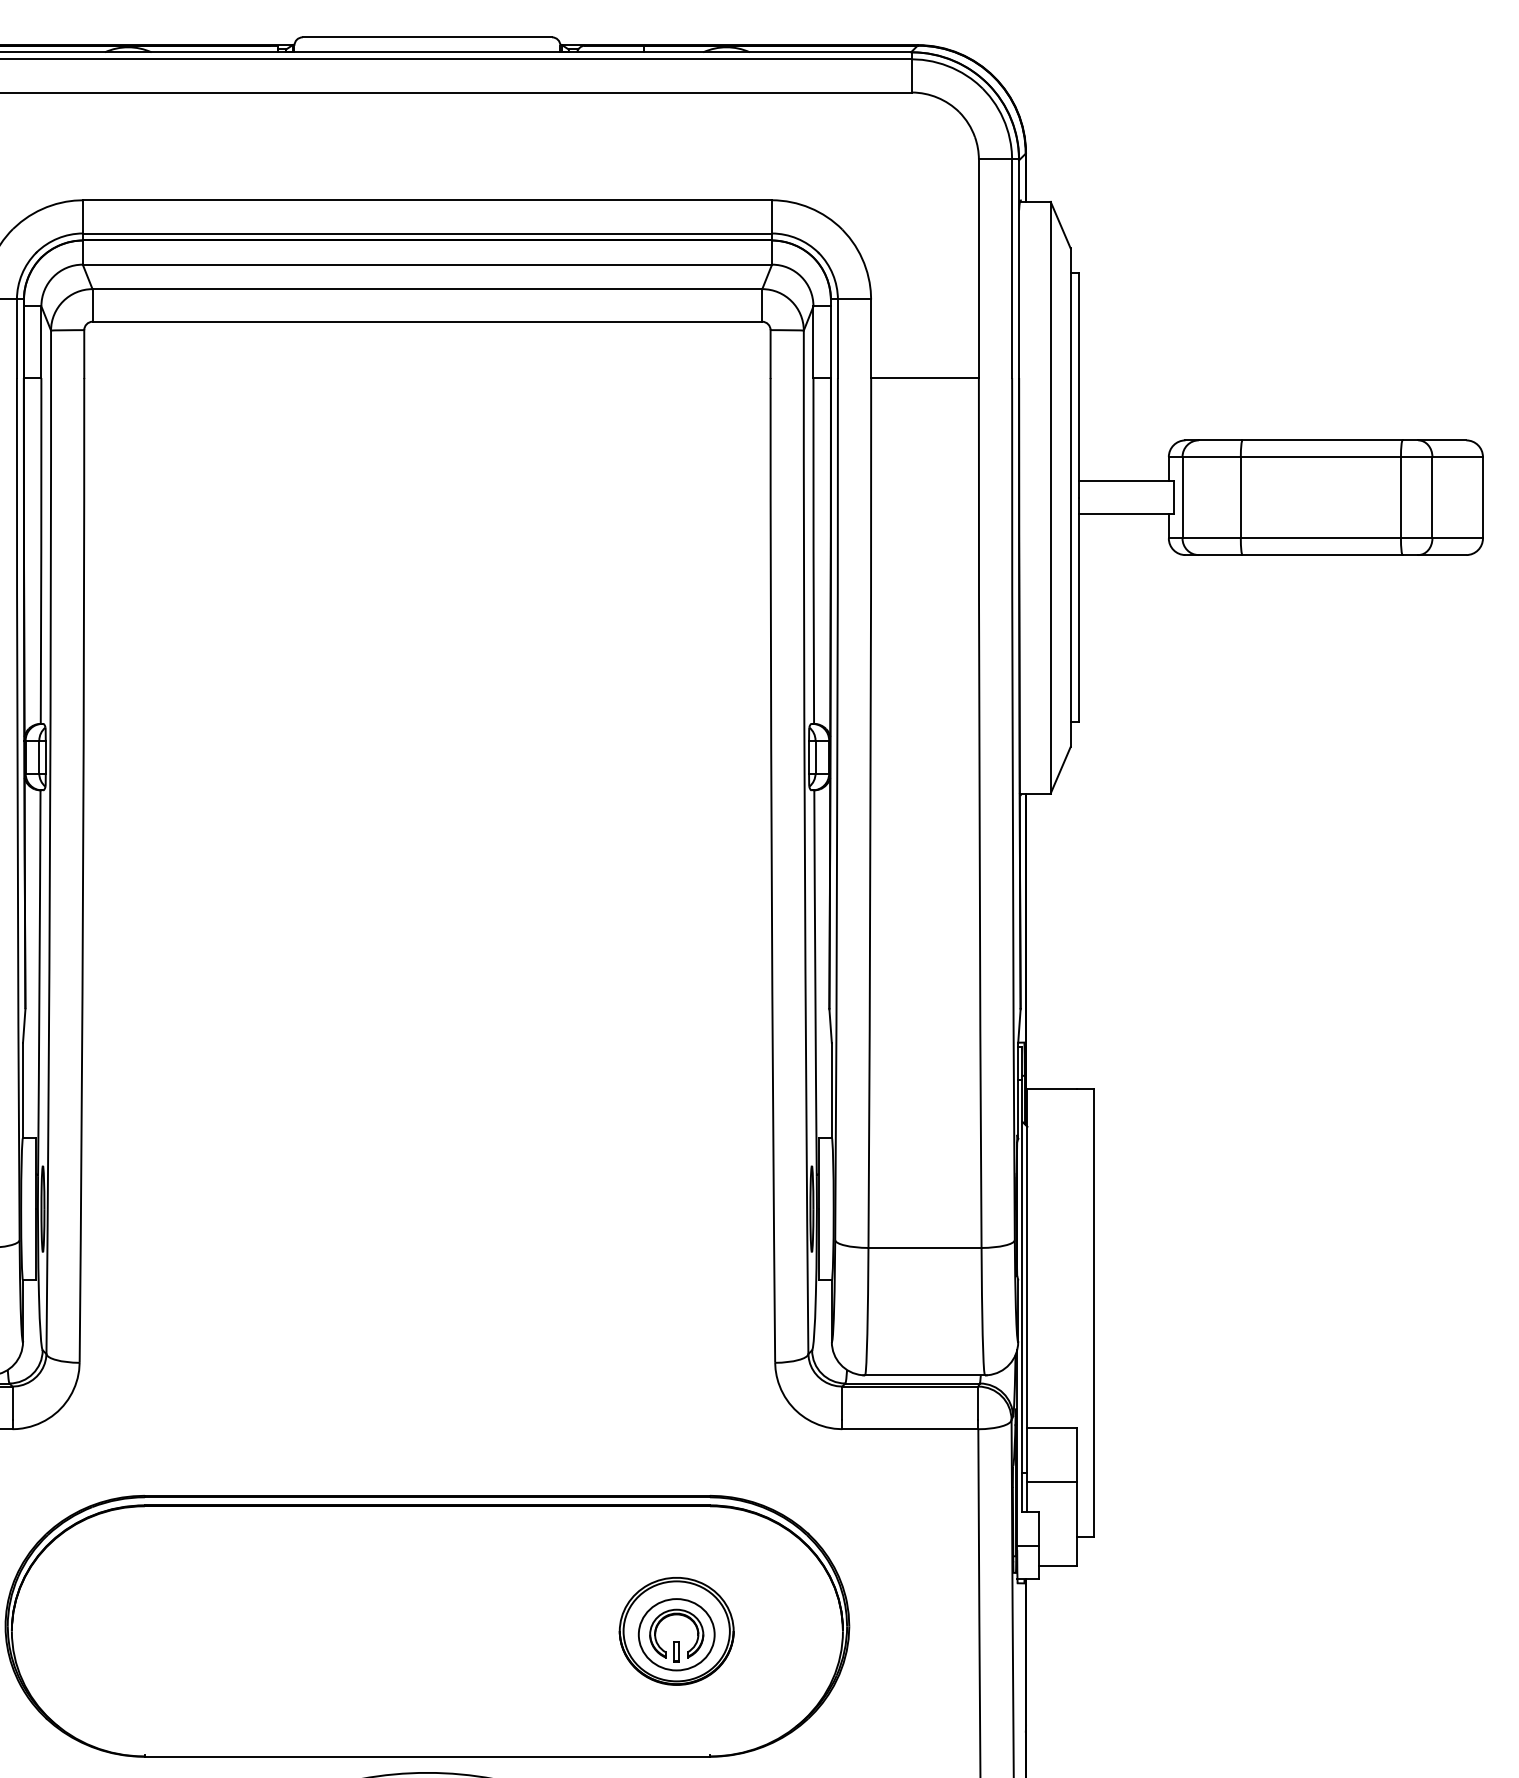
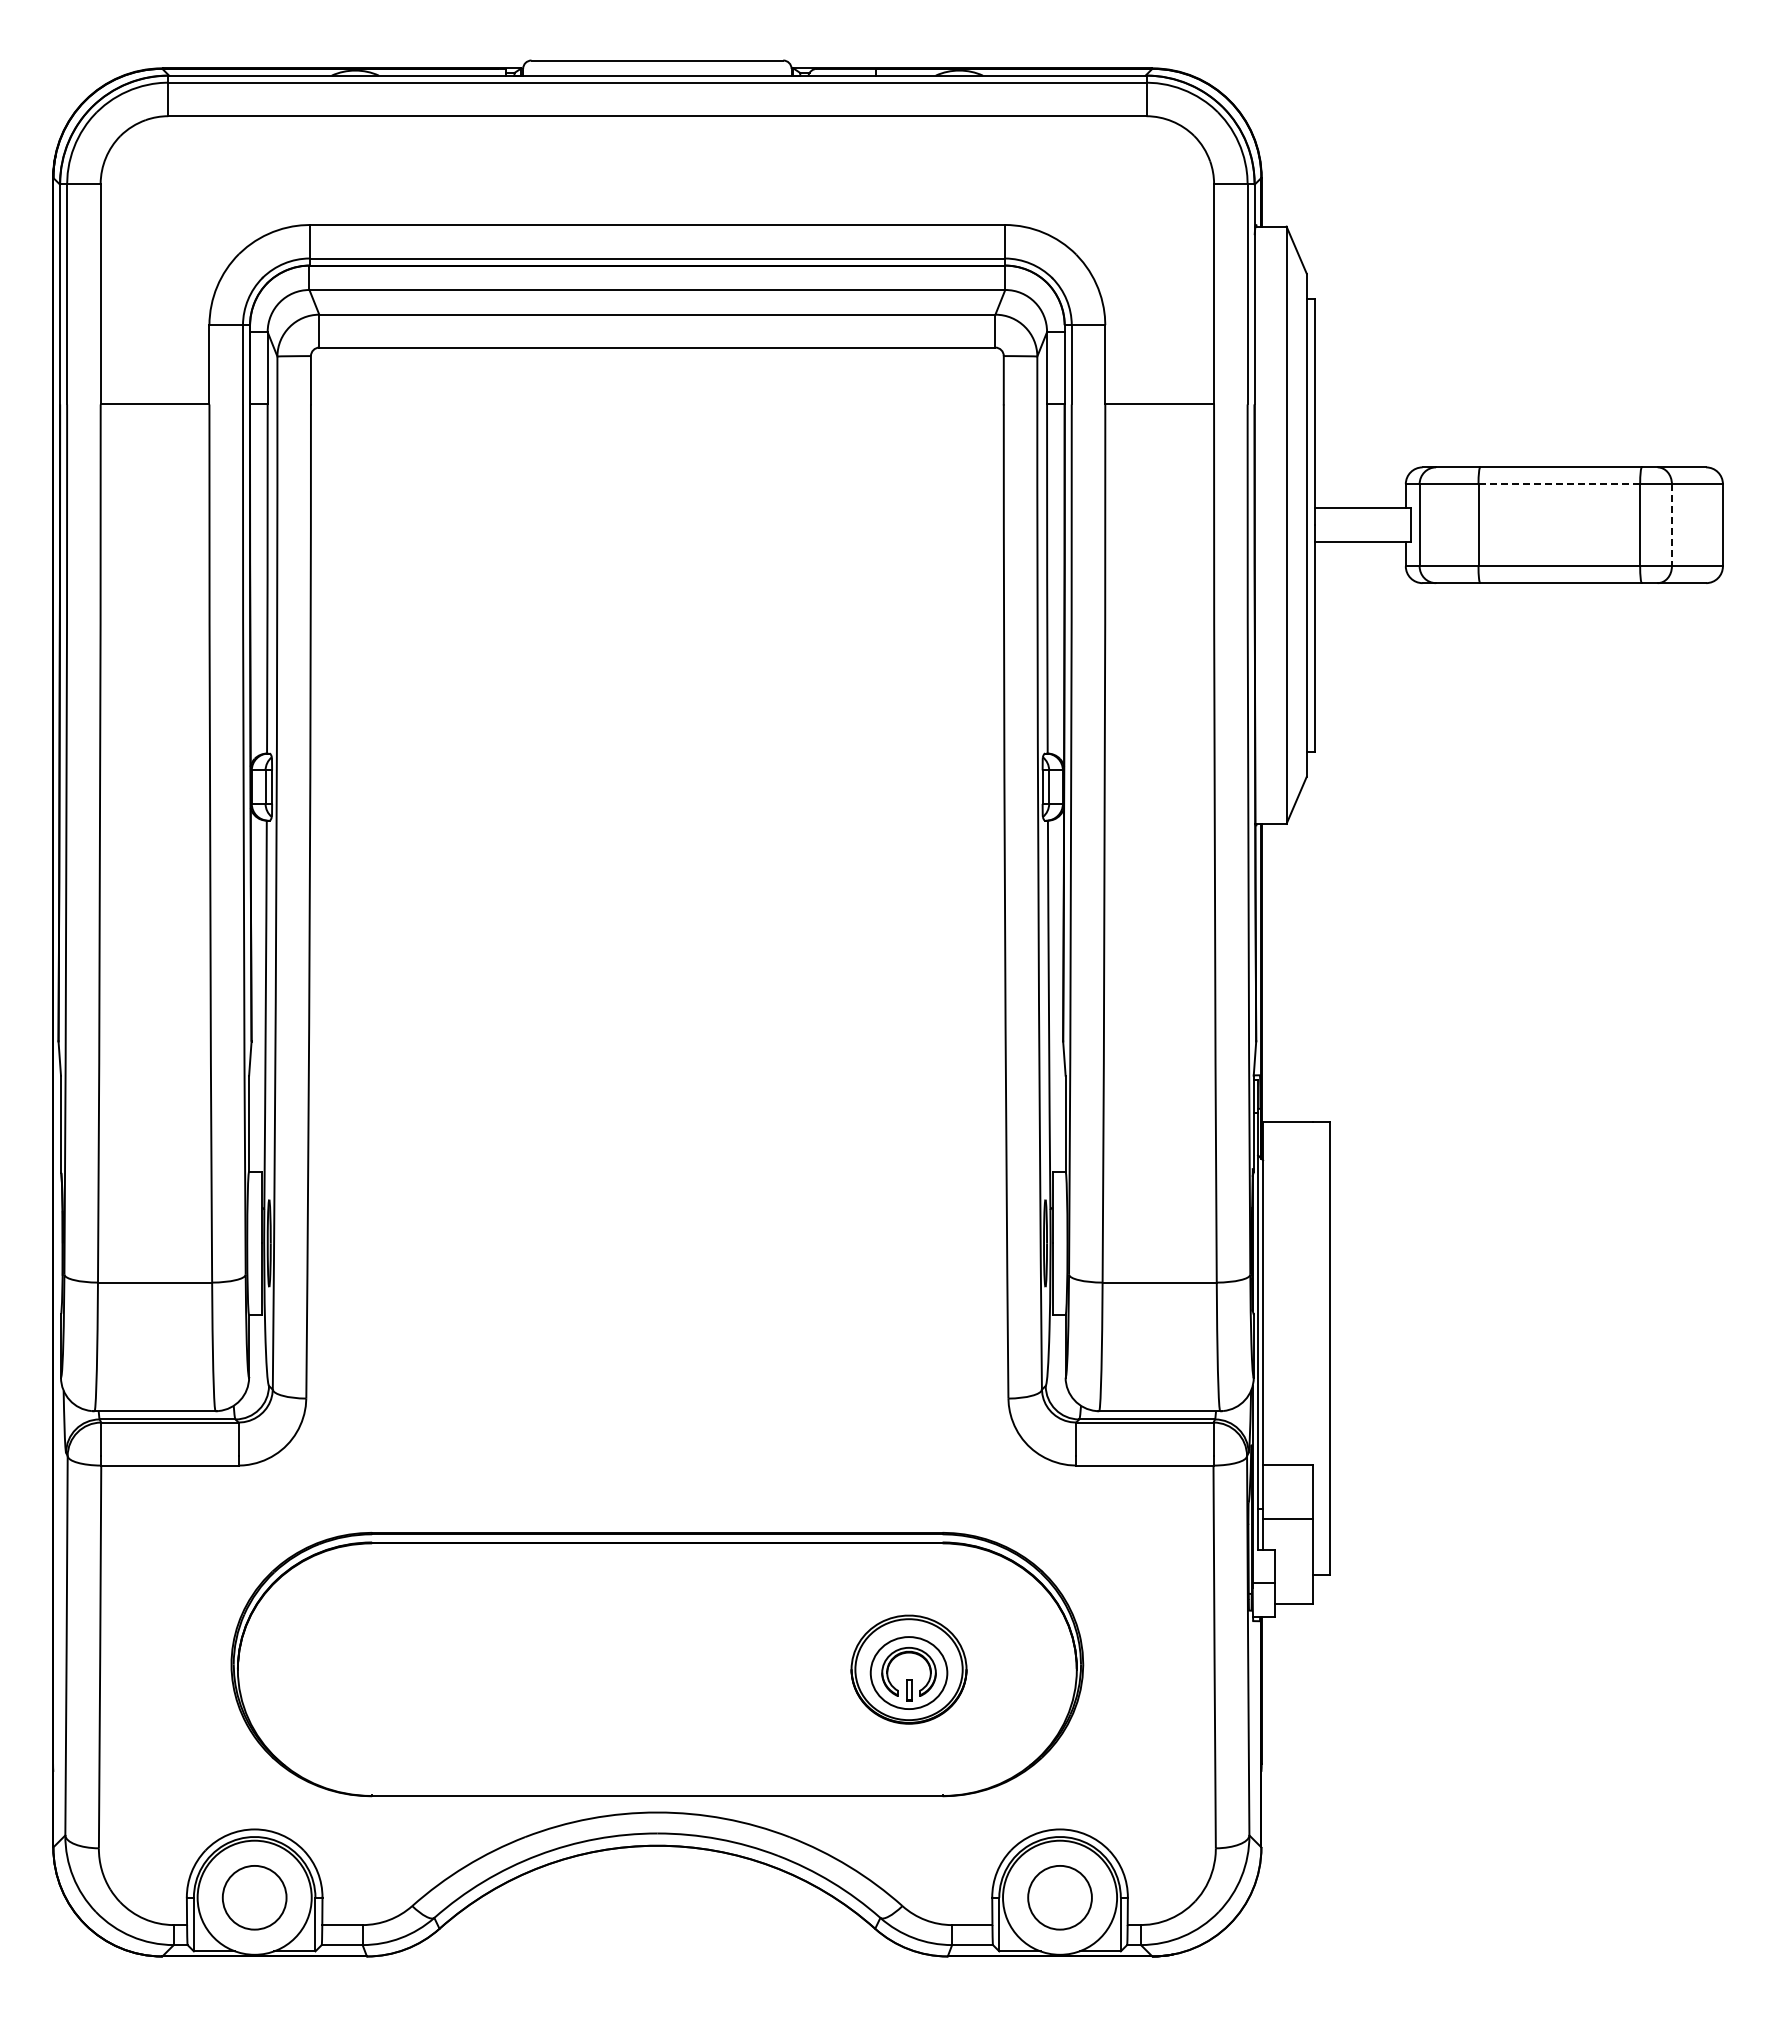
line: (1321, 457) -> (1559, 484), solid -> dashed
line: (1432, 497) -> (1671, 525), solid -> dashed

